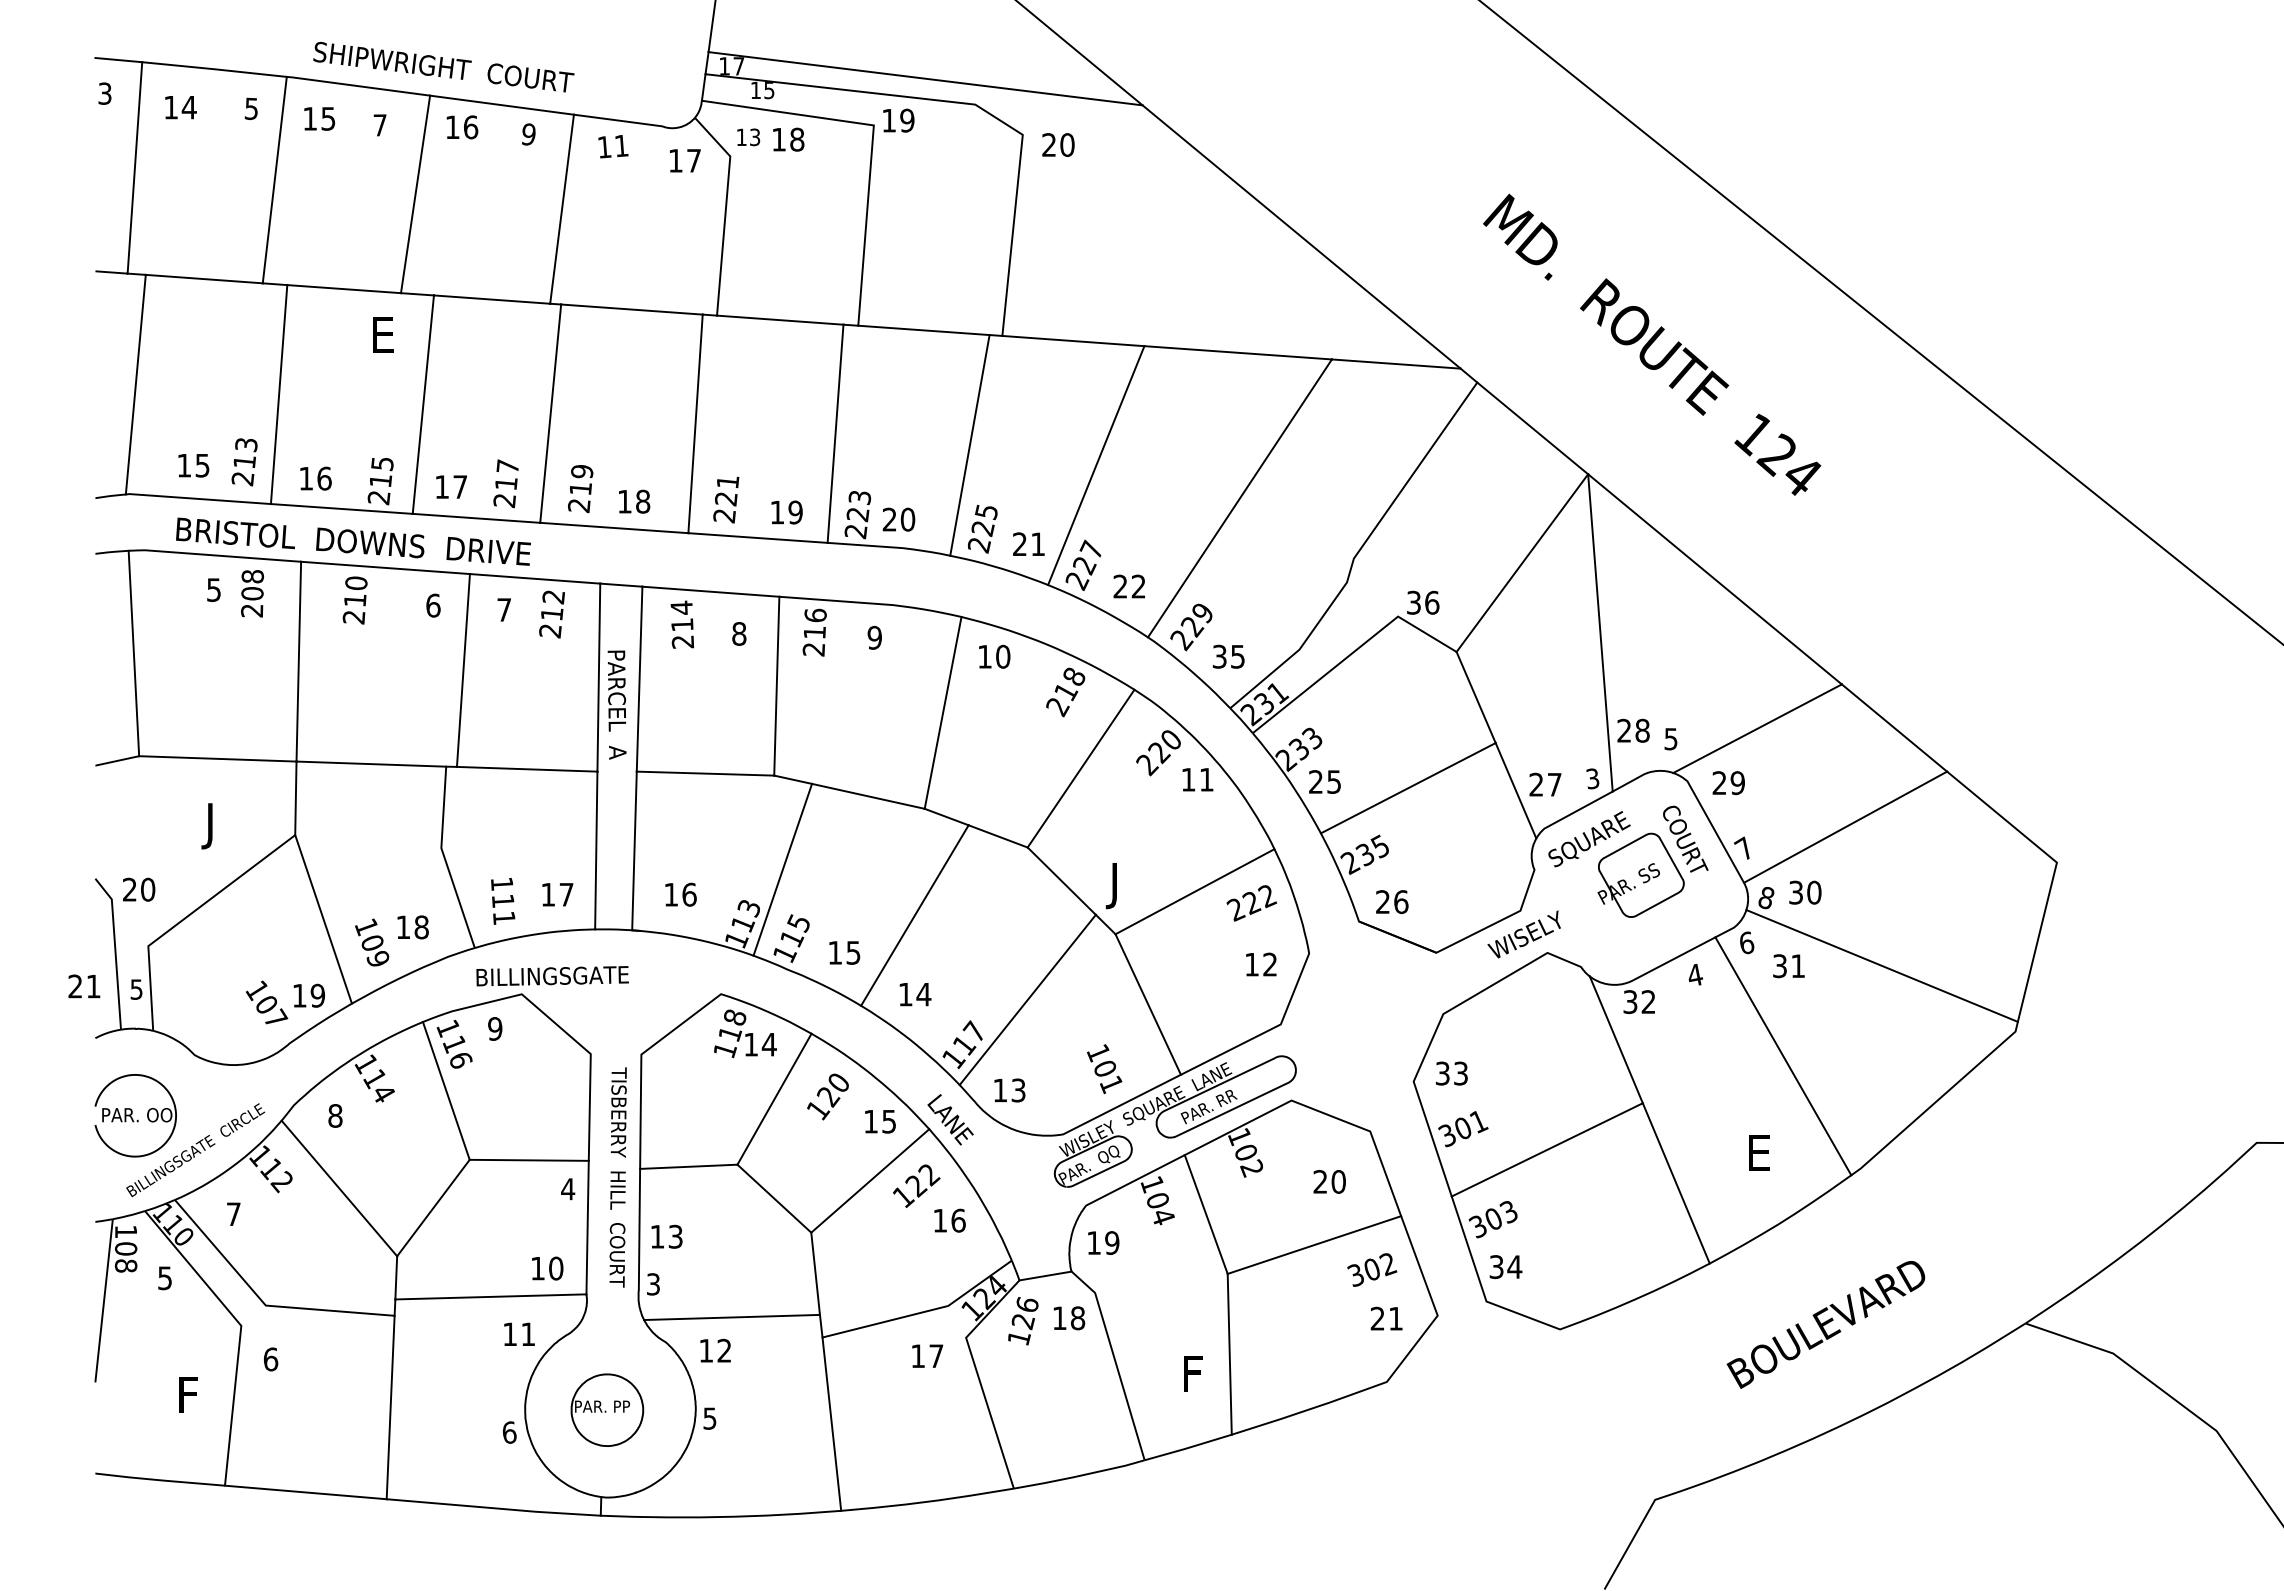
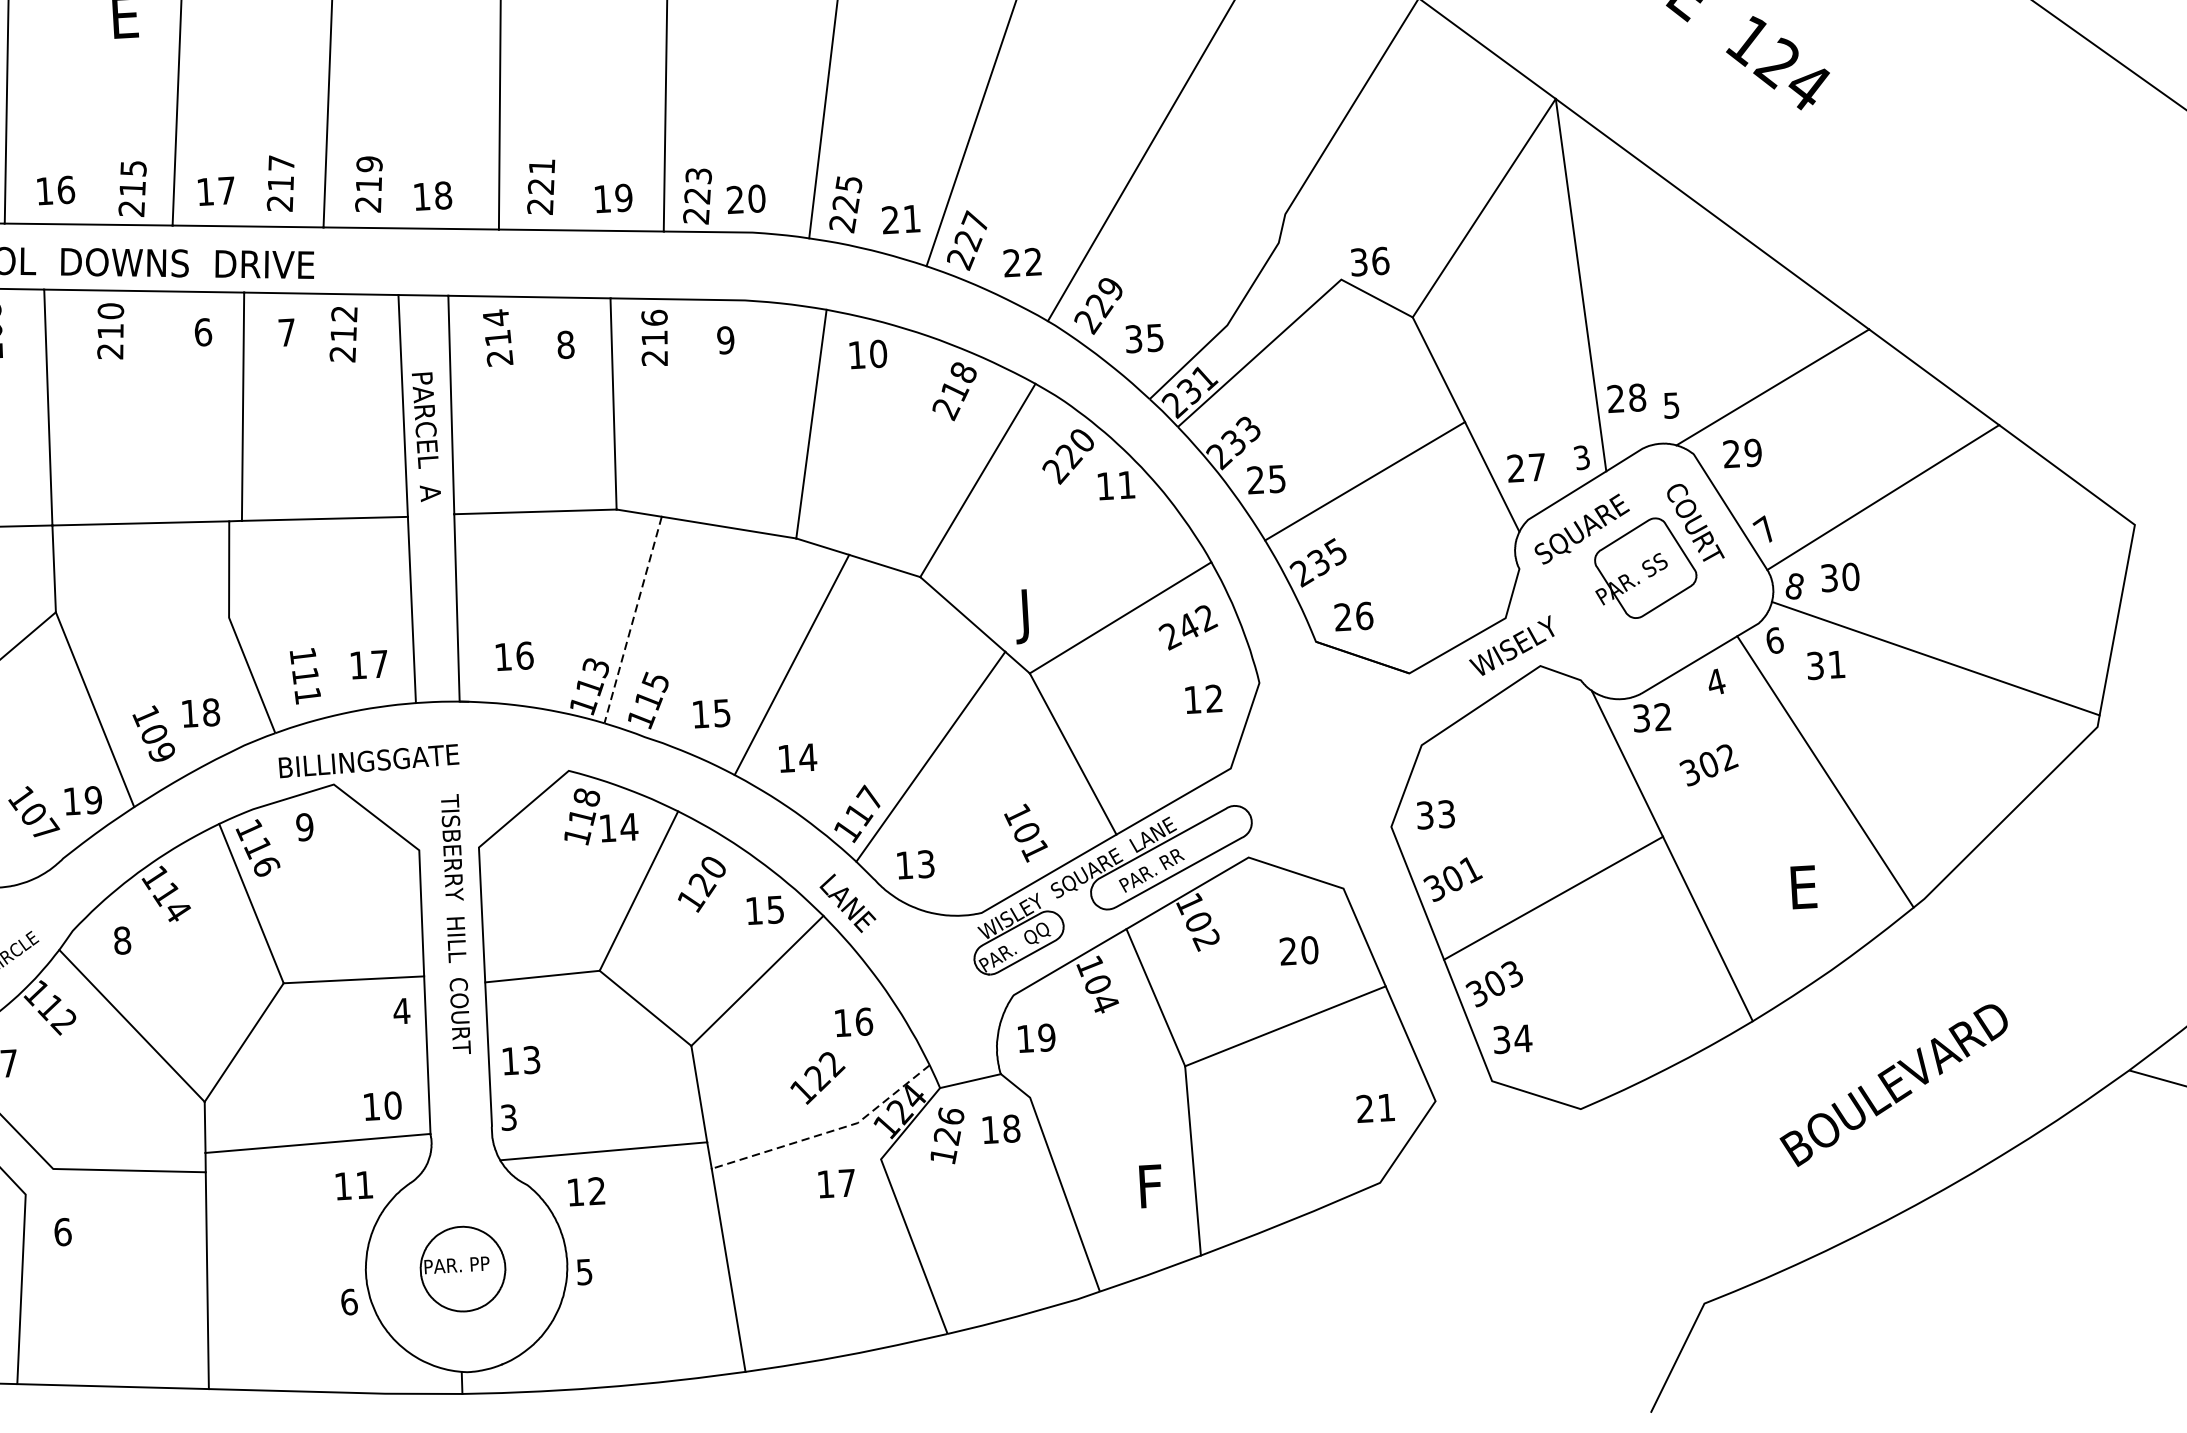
line: (782, 869) -> (632, 619), solid -> dashed
text: (1251, 902) -> (1187, 626), 222 -> 242
text: (617, 1177) -> (455, 924), moved
text: (916, 1185) -> (817, 1077), moved
text: (1372, 1269) -> (1709, 764), moved
line: (924, 1312) -> (830, 1132), solid -> dashed

